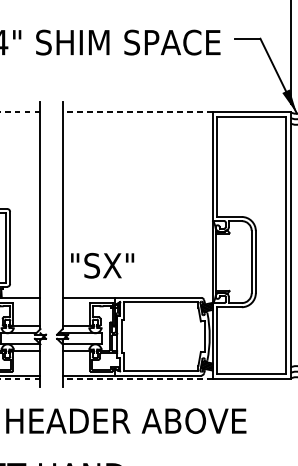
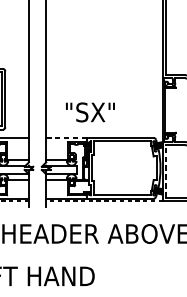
text: (102, 265) -> (90, 112), moved
line: (88, 297) -> (66, 137), solid -> dashed
line: (217, 340) -> (166, 171), solid -> dashed

